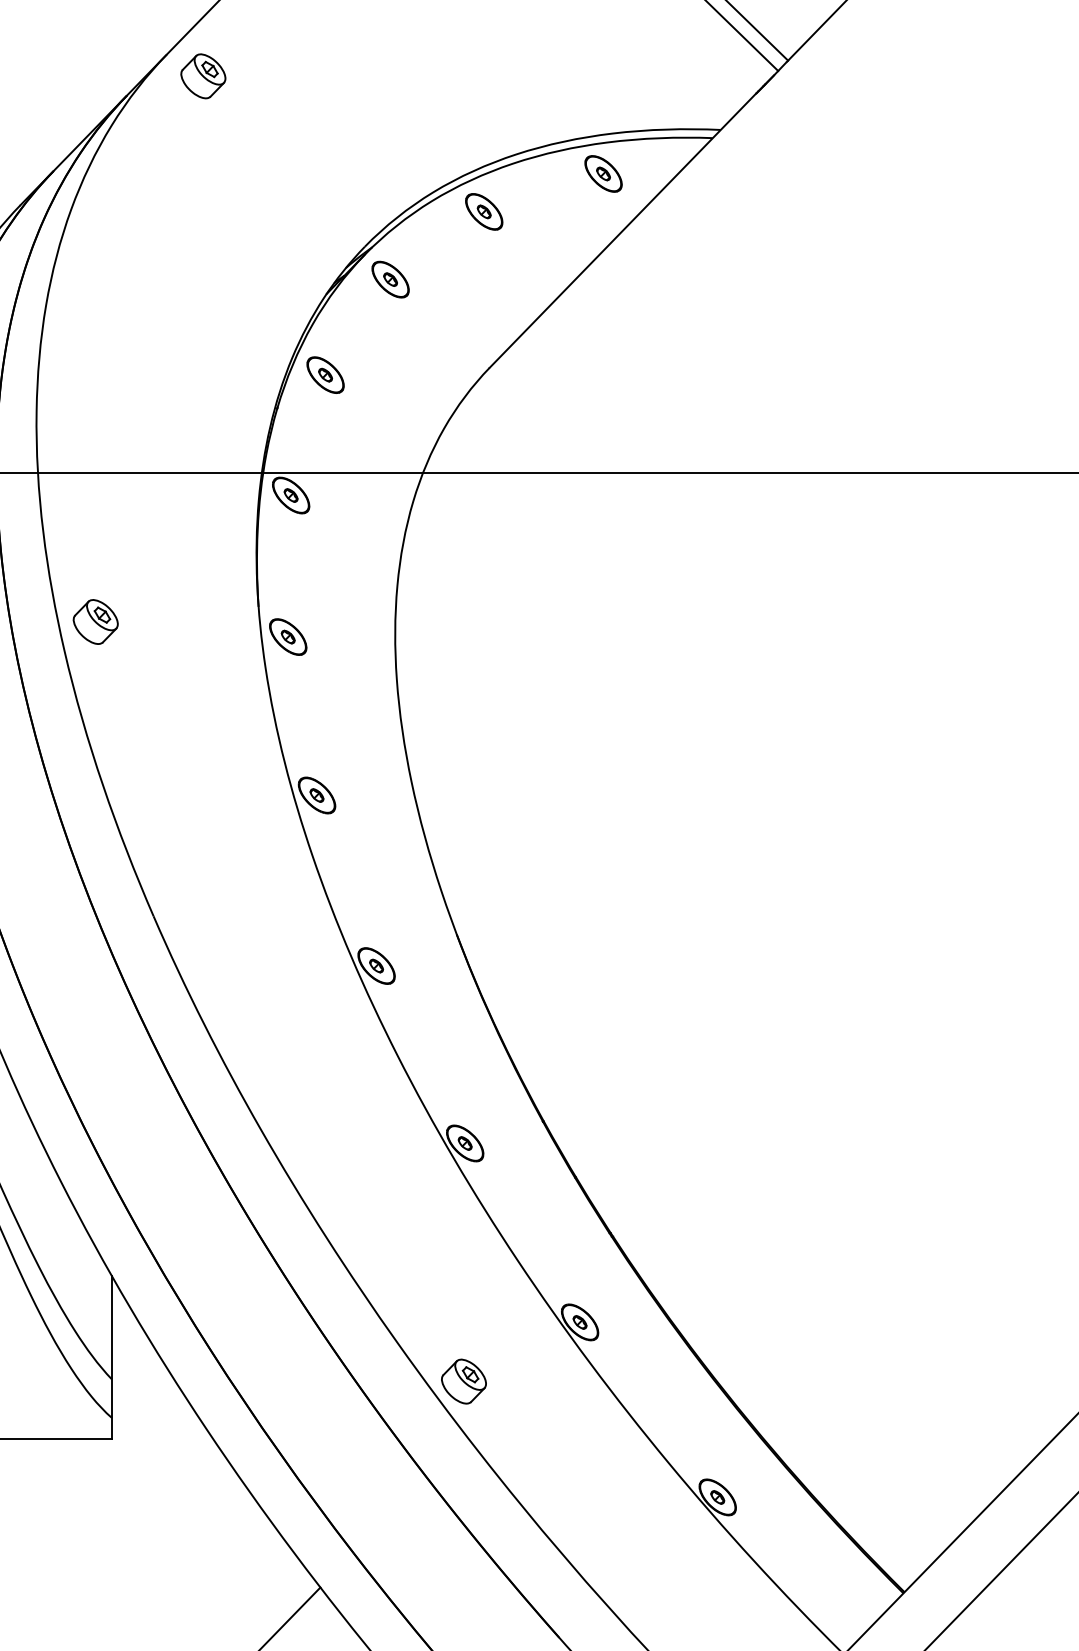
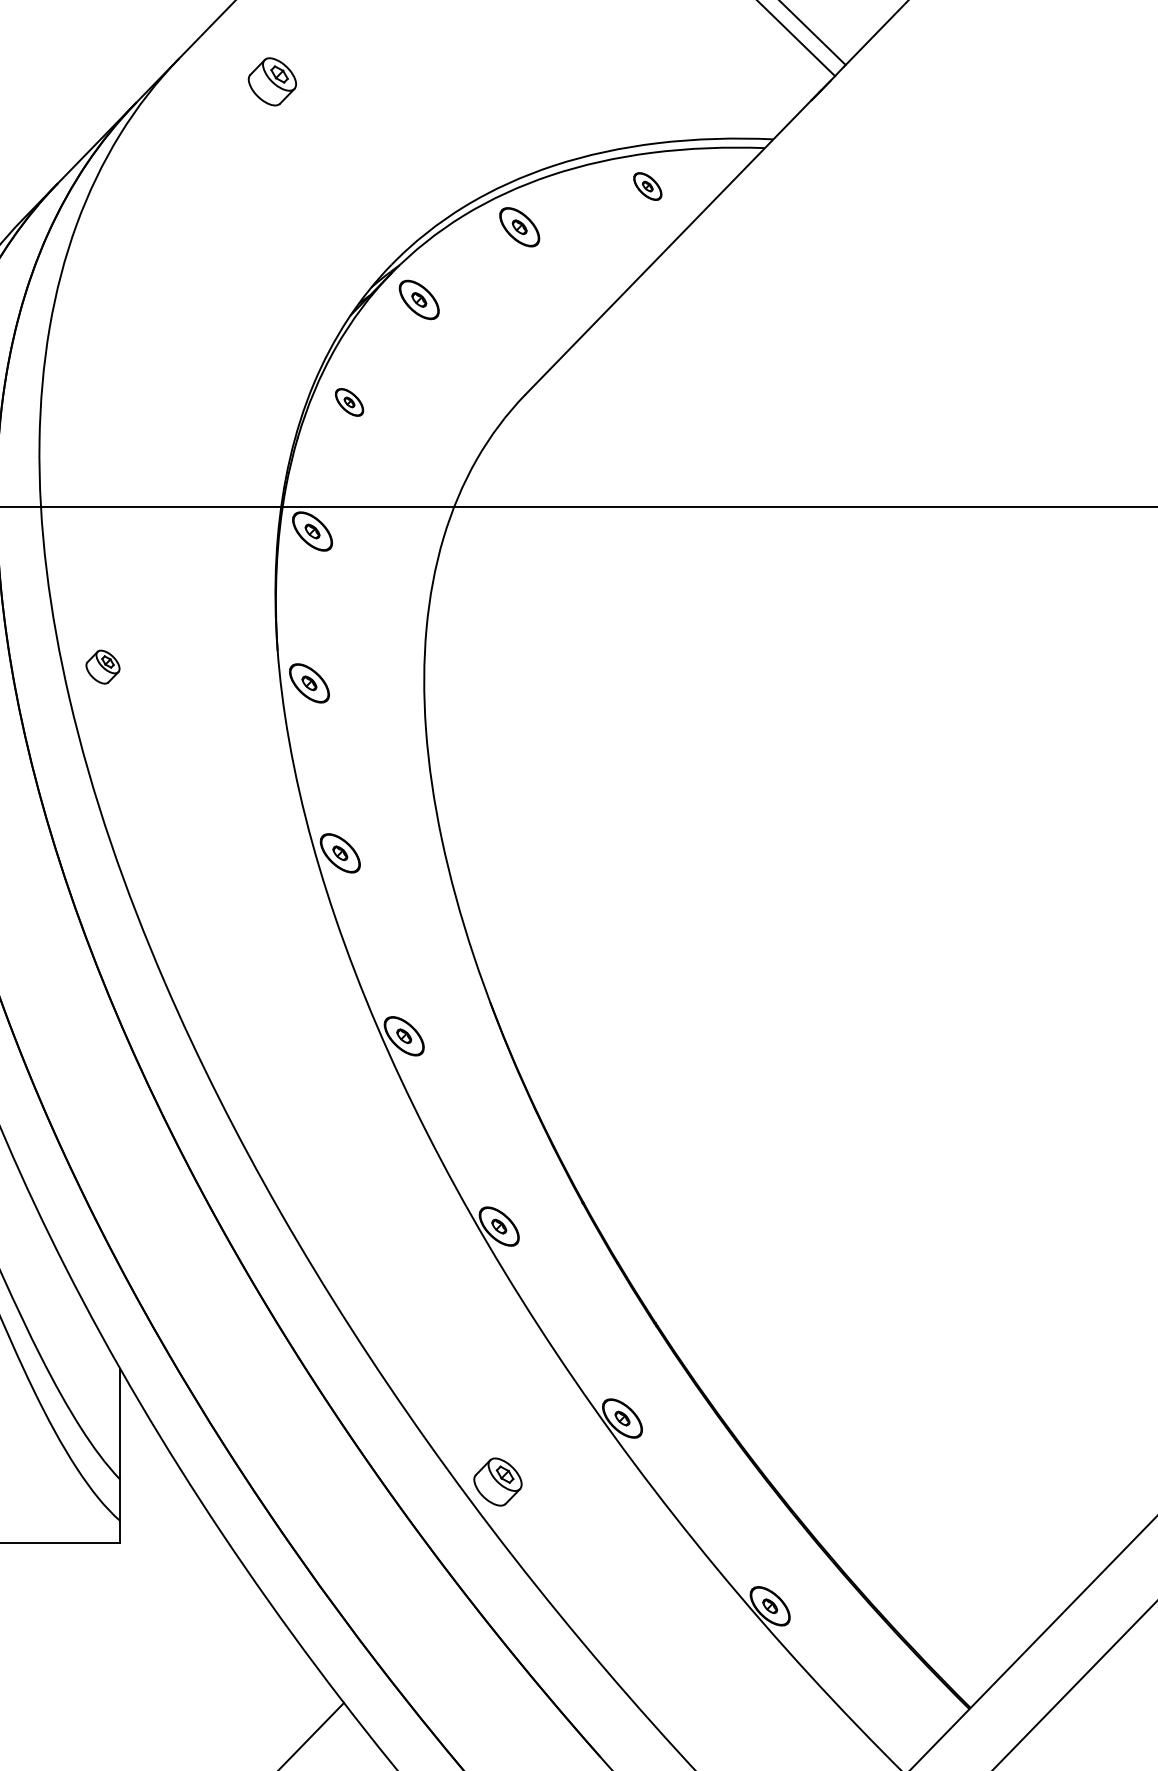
part: (202, 76) -> (271, 81), moved
part: (603, 173) -> (647, 186), size x0.7
part: (325, 375) -> (349, 402), size x0.7
part: (95, 621) -> (102, 666), size x0.7

